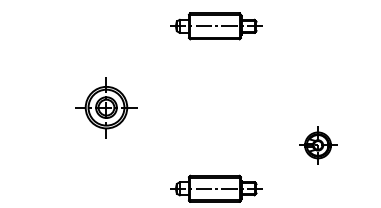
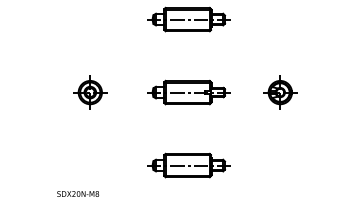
part: (106, 107) -> (90, 92), size x0.62
part: (215, 107) -> (188, 92), added
part: (318, 145) -> (280, 92), moved

